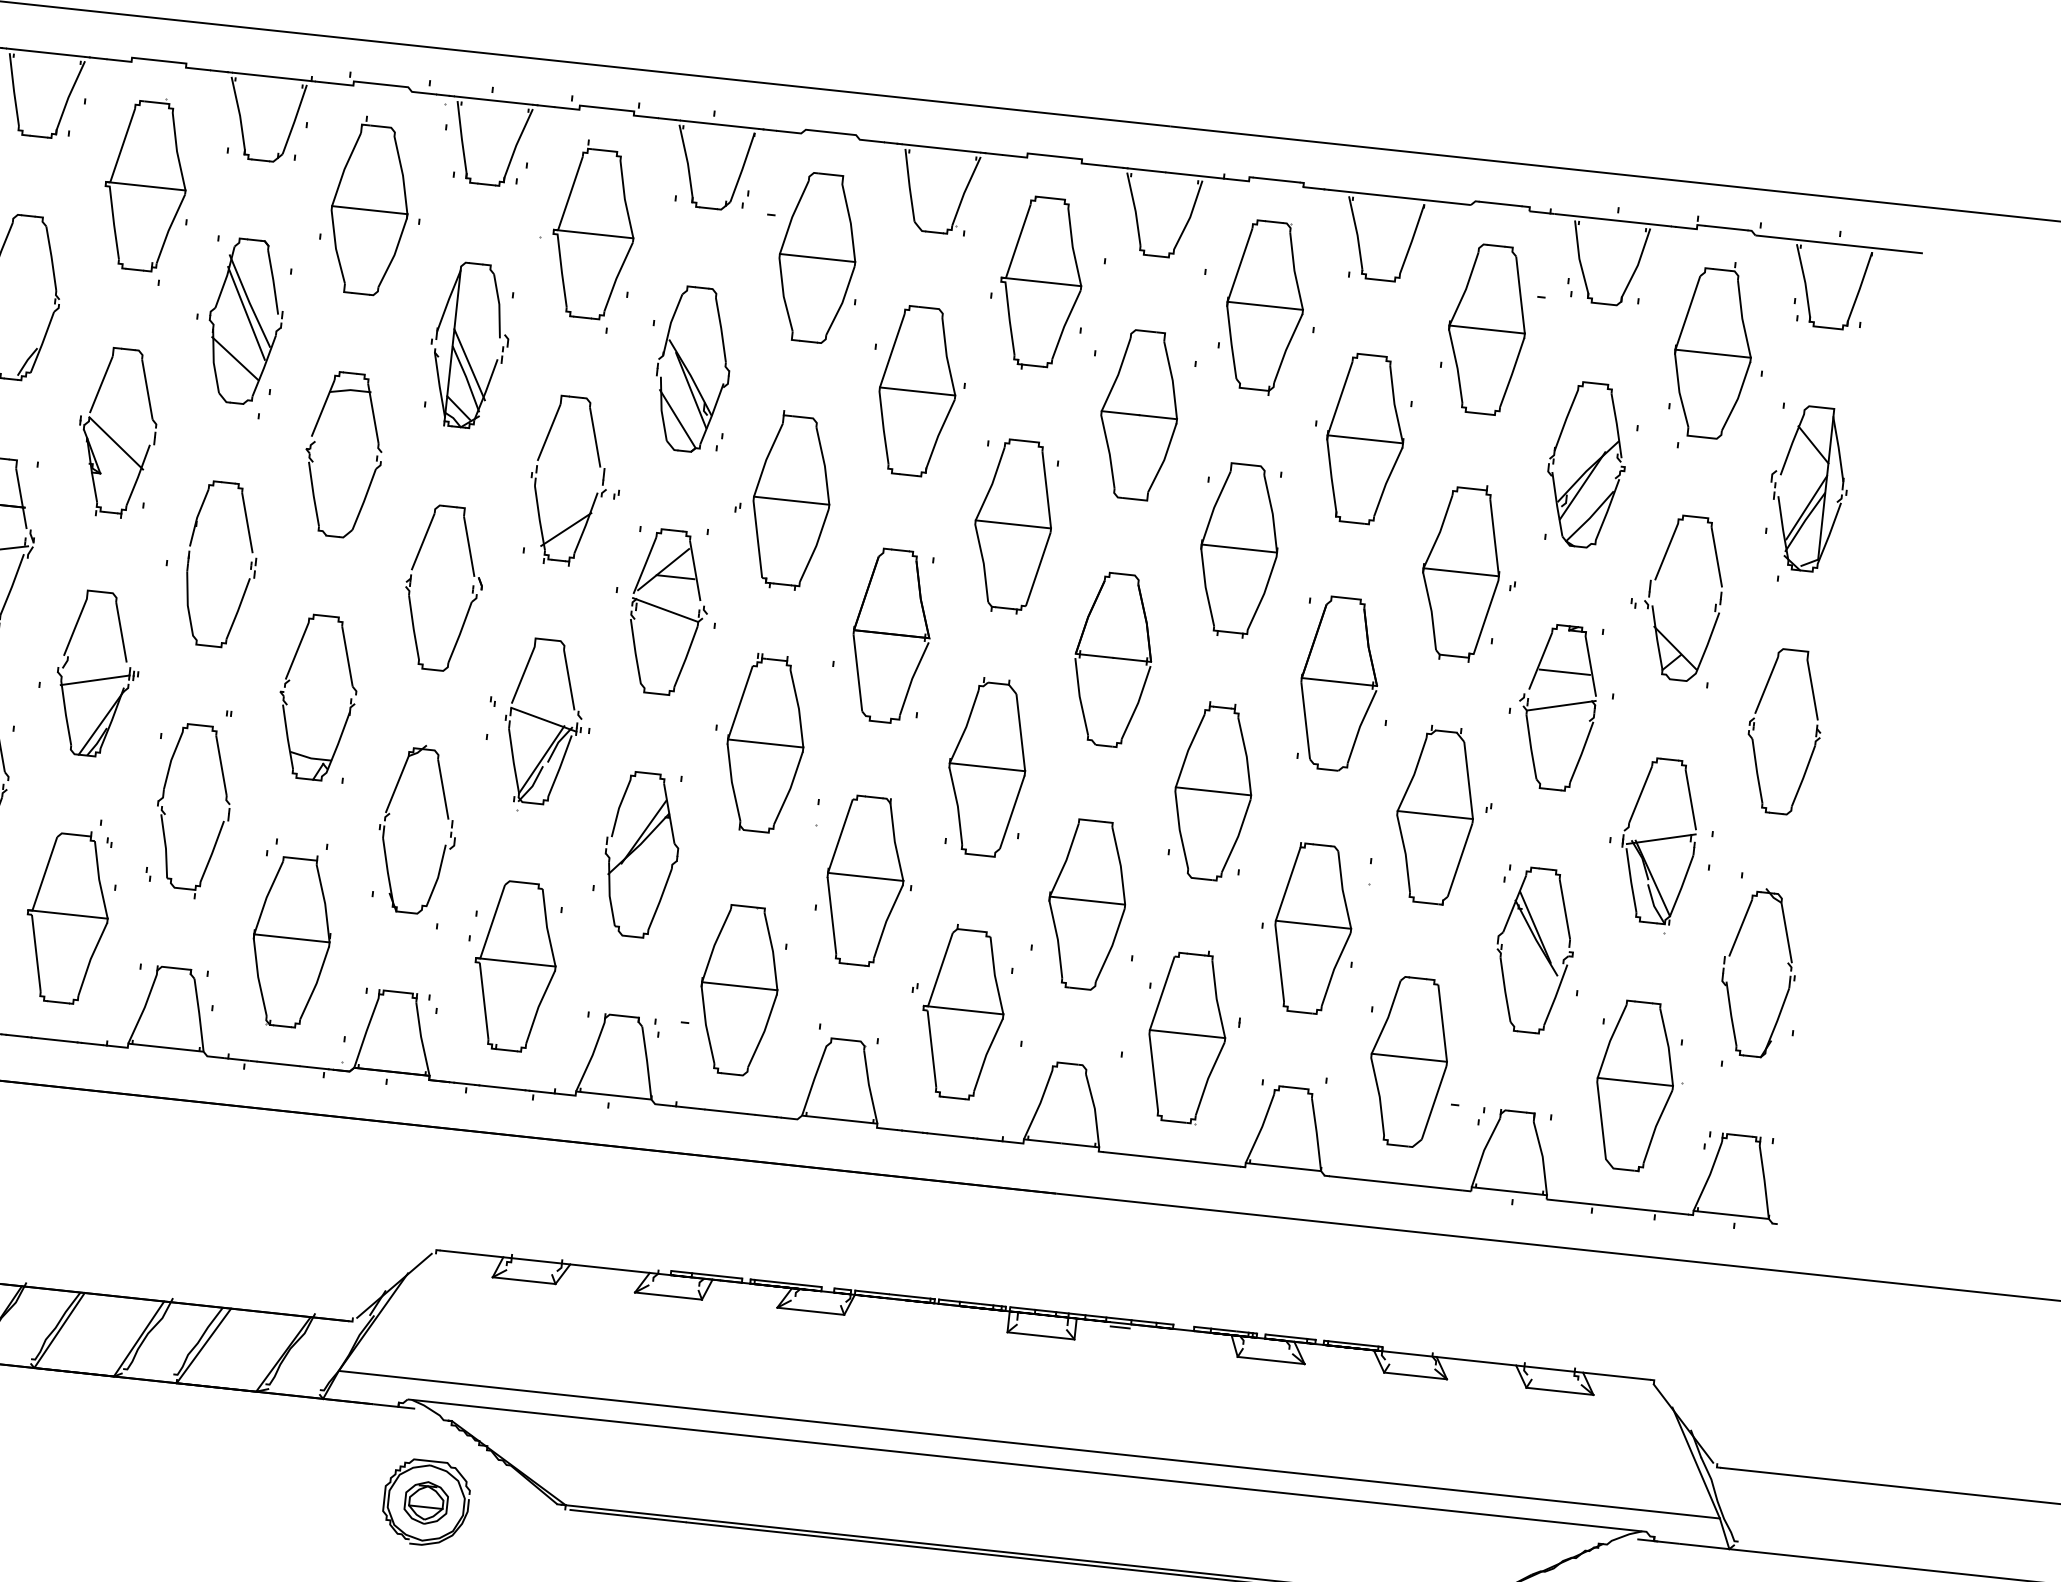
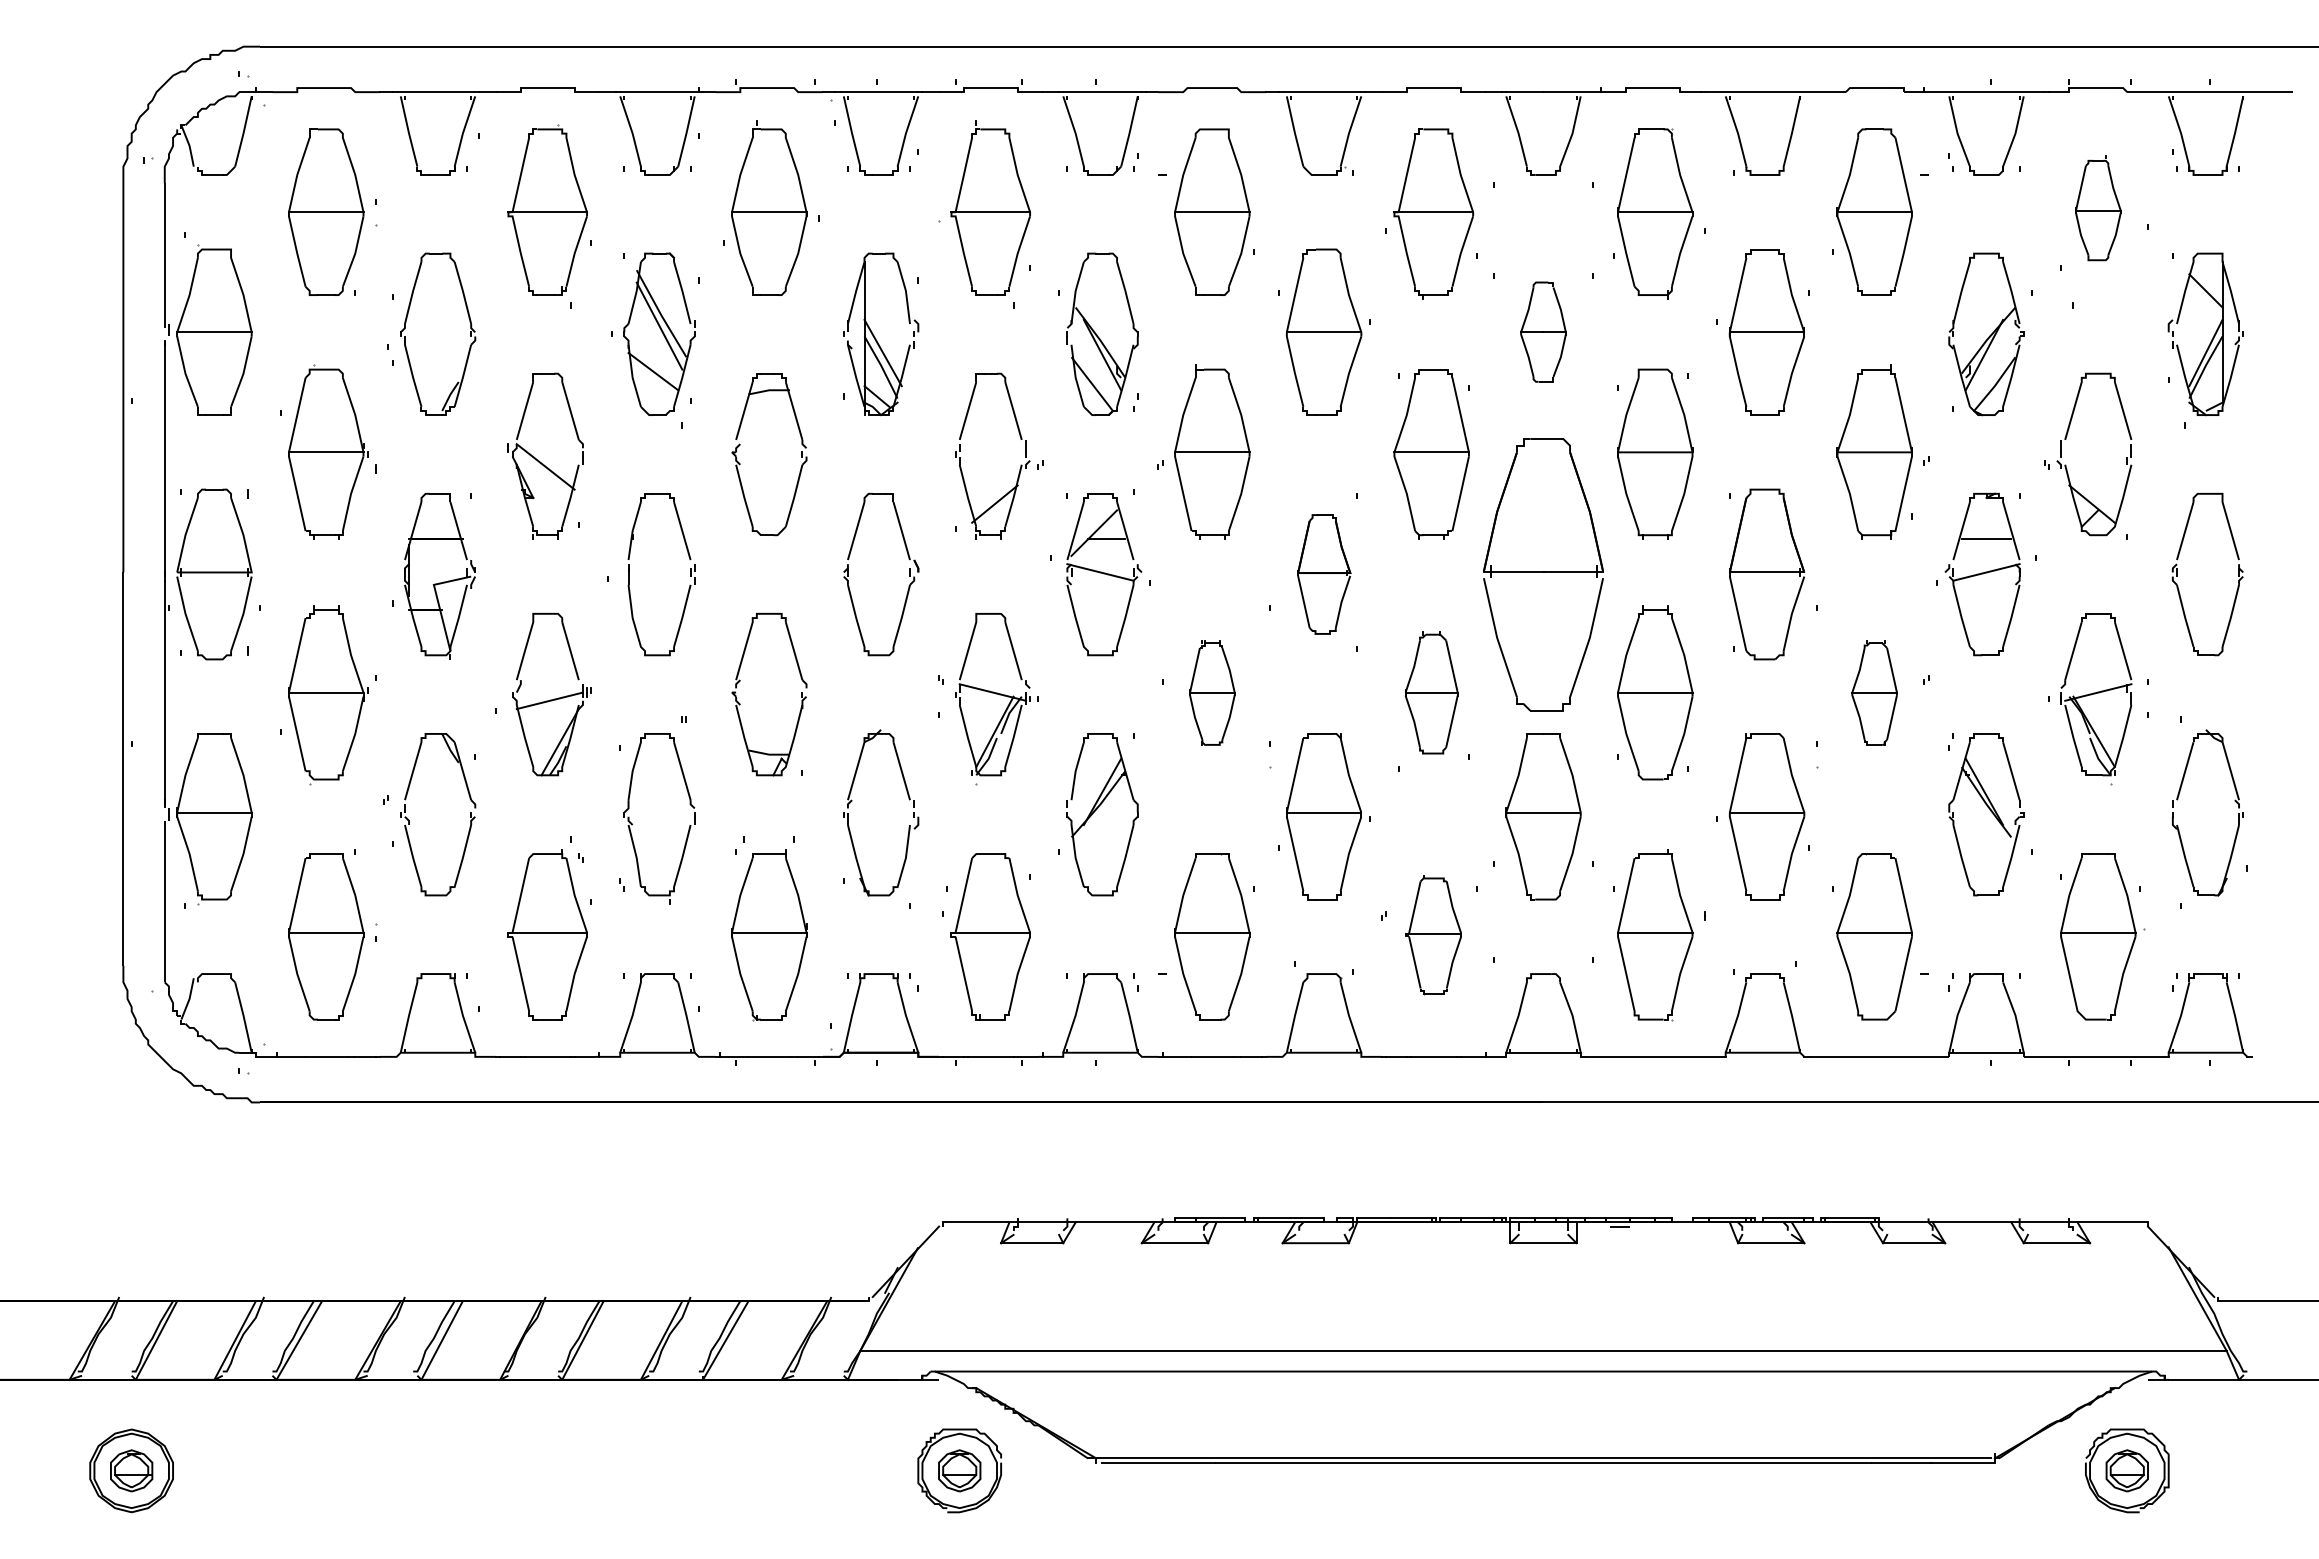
part: (1713, 348) -> (2098, 207), size x0.6
part: (1139, 414) -> (1543, 331), size x0.6
part: (891, 636) -> (1324, 574), size x0.7
part: (1113, 658) -> (1543, 573), size x1.6
part: (765, 743) -> (1212, 692), size x0.6
part: (987, 767) -> (1431, 692), size x0.7
part: (1435, 814) -> (1874, 692), size x0.6
part: (963, 1012) -> (1433, 935), size x0.7

